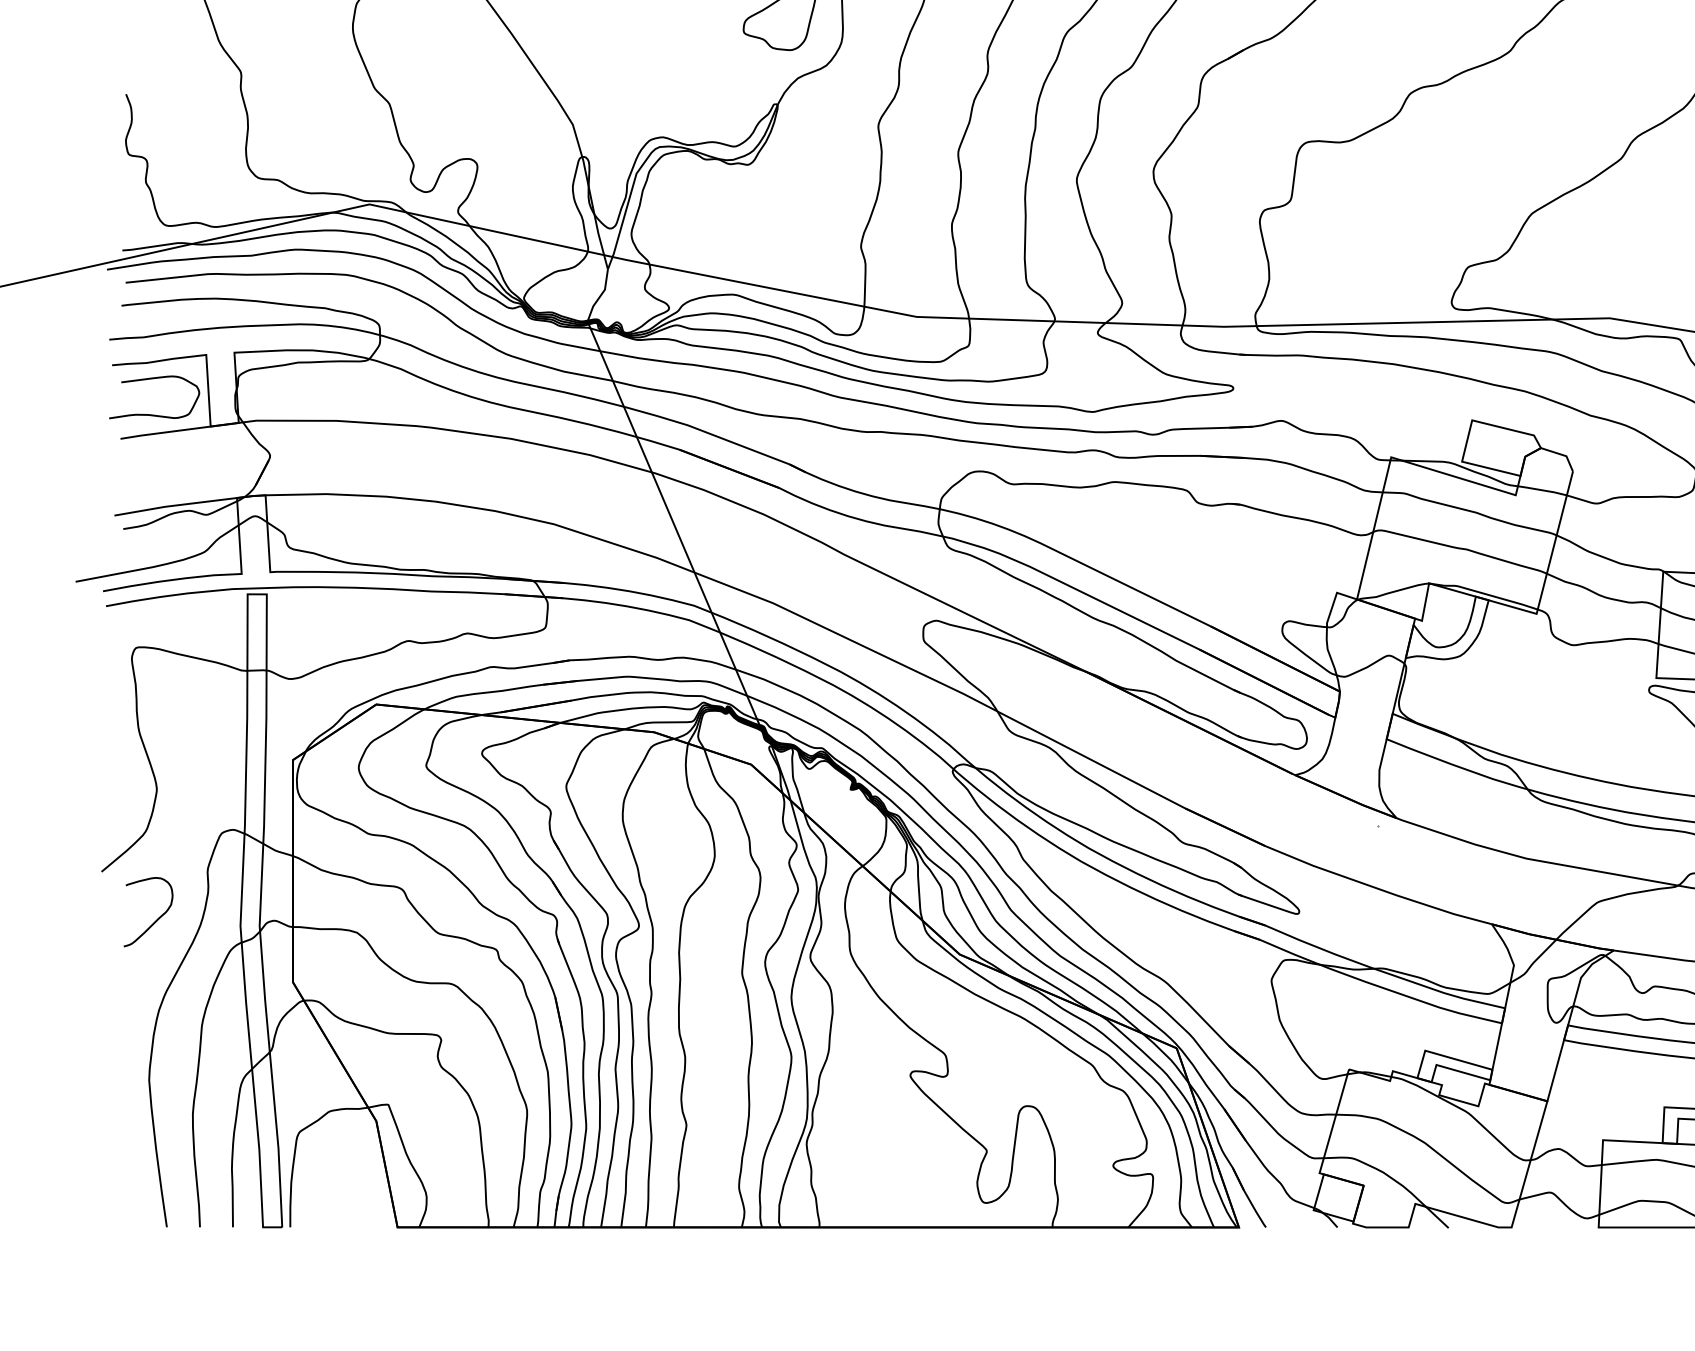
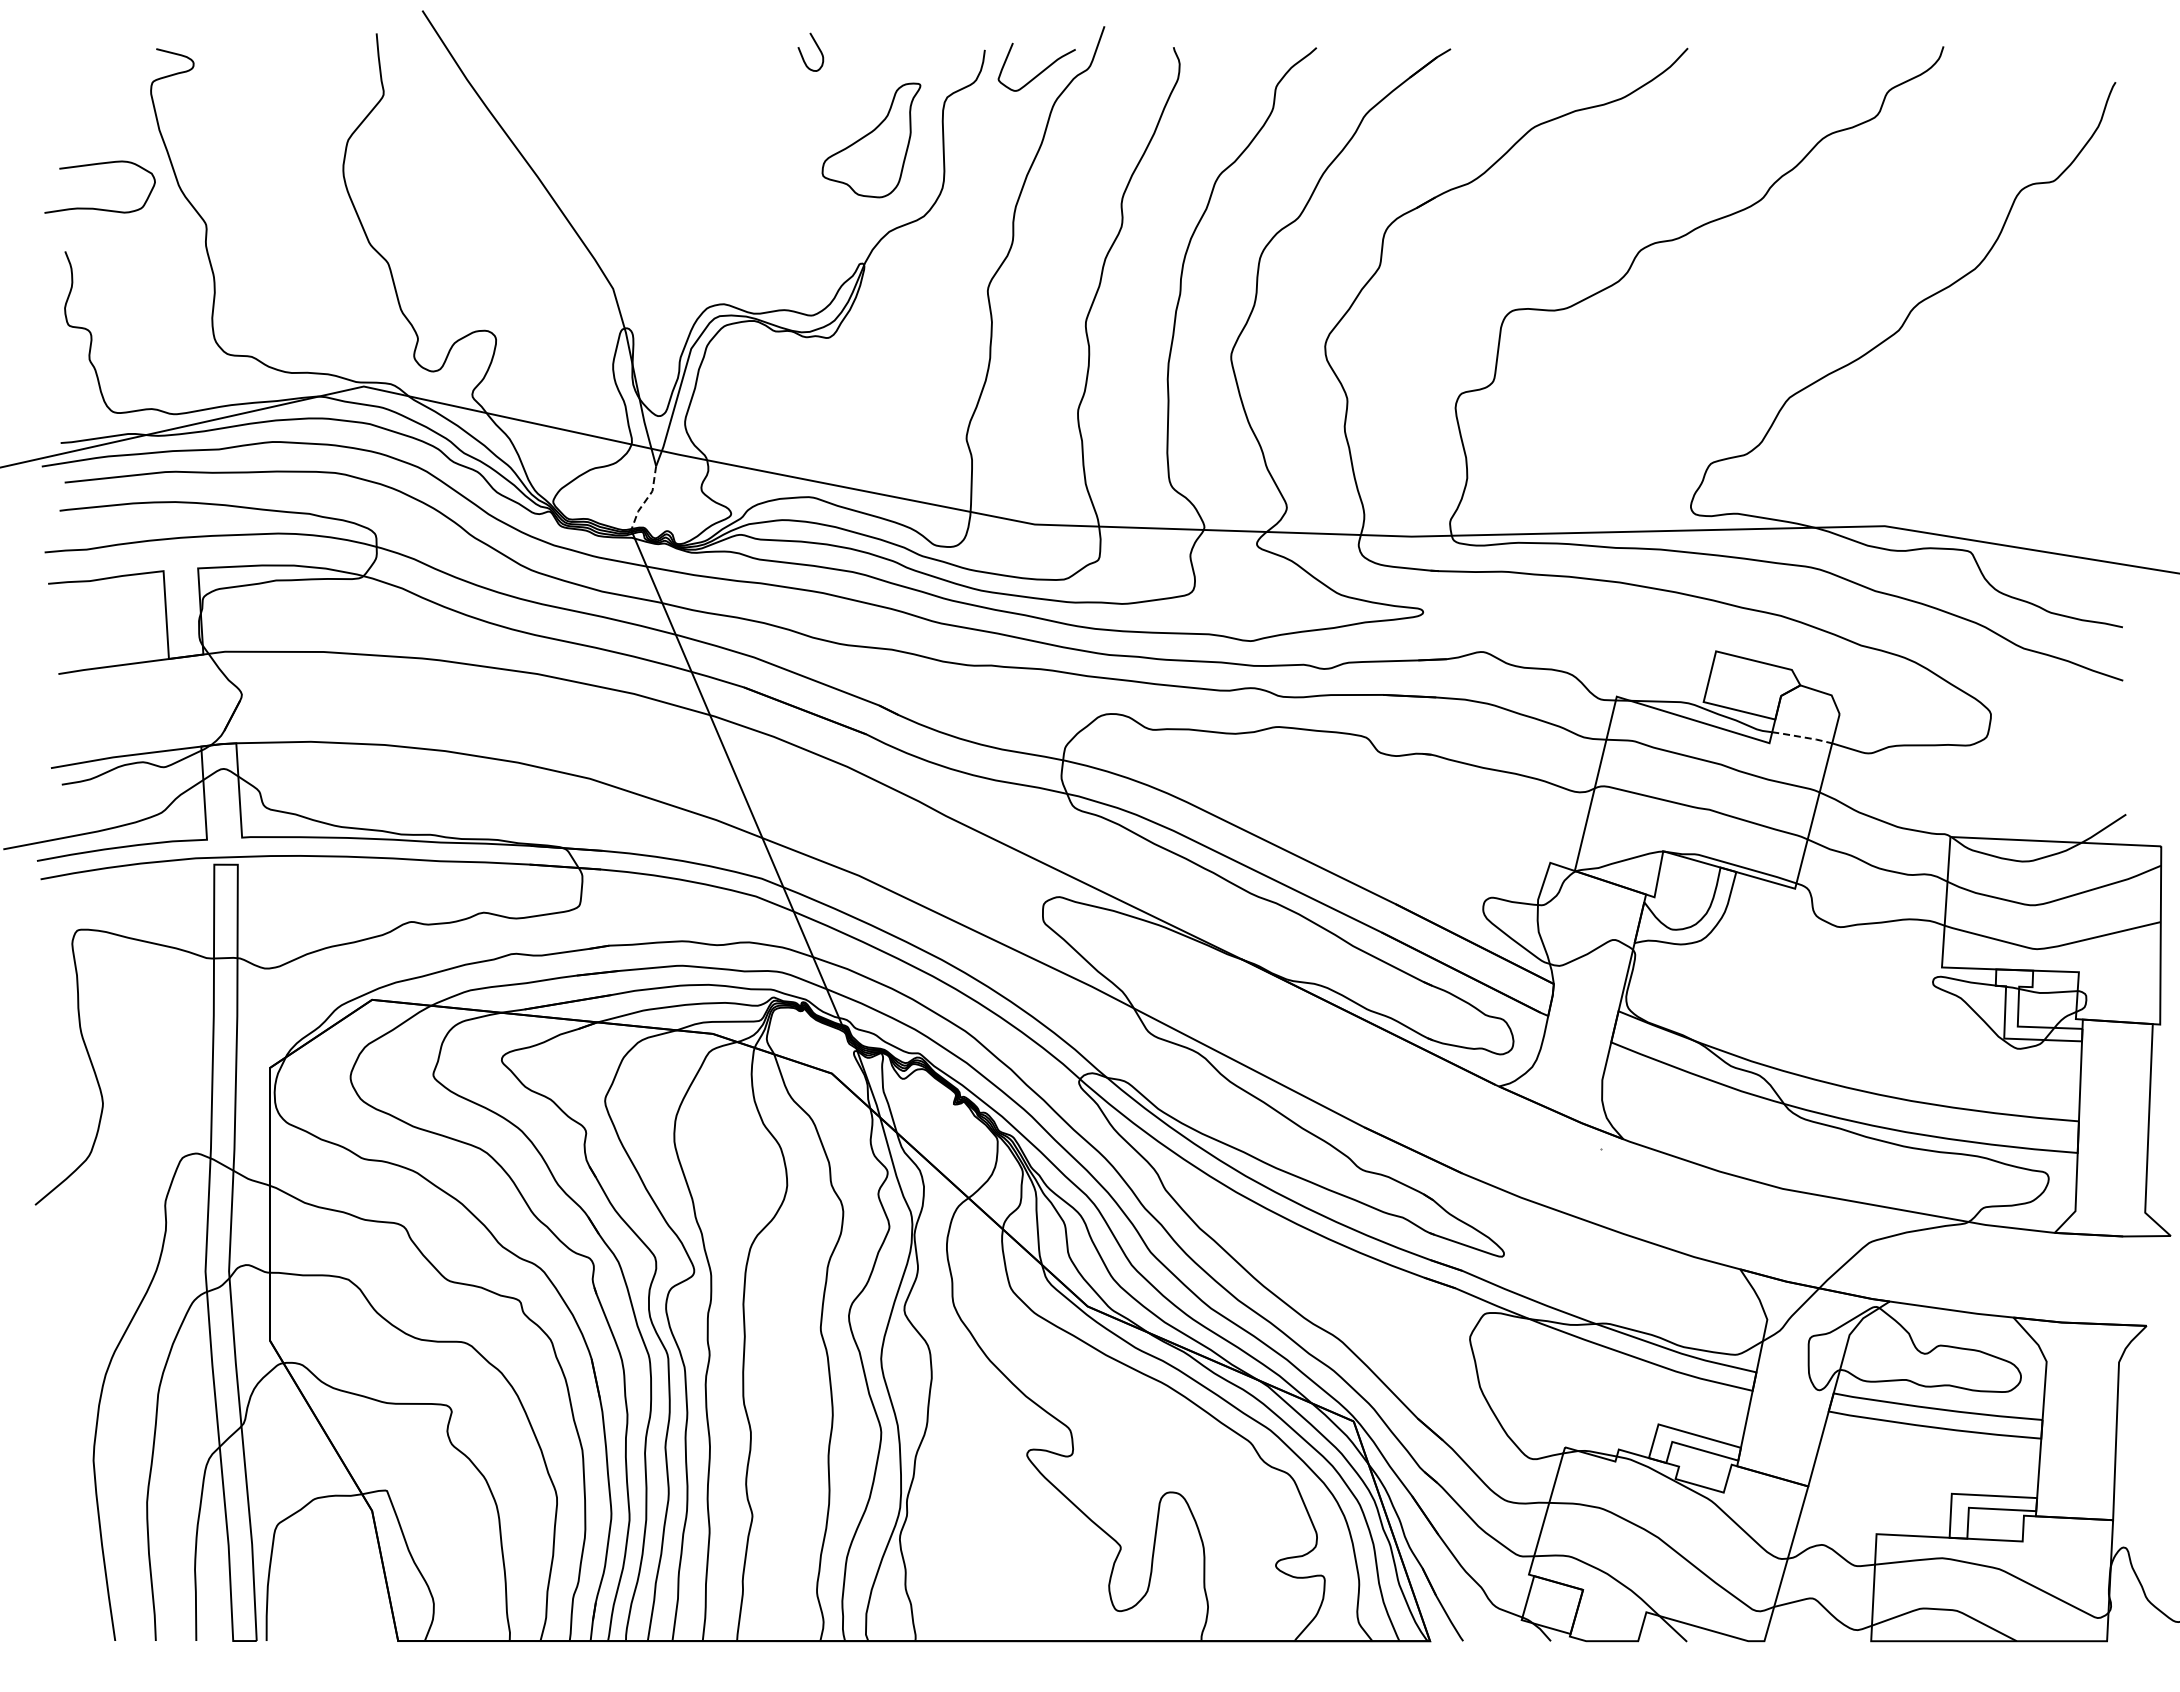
line: (600, 296) -> (646, 499), solid -> dashed
curve: (150, 379) -> (95, 165), moved
line: (1542, 490) -> (1802, 737), solid -> dashed
curve: (156, 919) -> (102, 1263), removed

